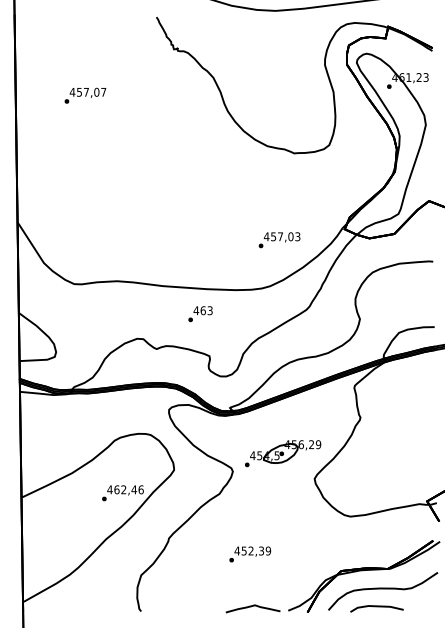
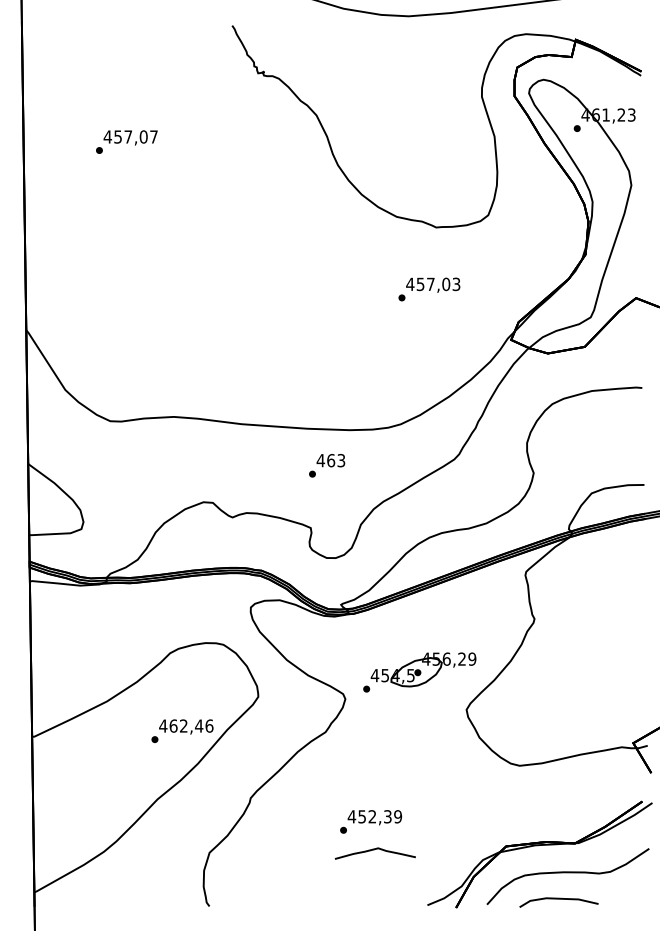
text: (279, 240) -> (429, 289), moved
text: (200, 313) -> (327, 464), moved
curve: (251, 607) -> (372, 851), moved

